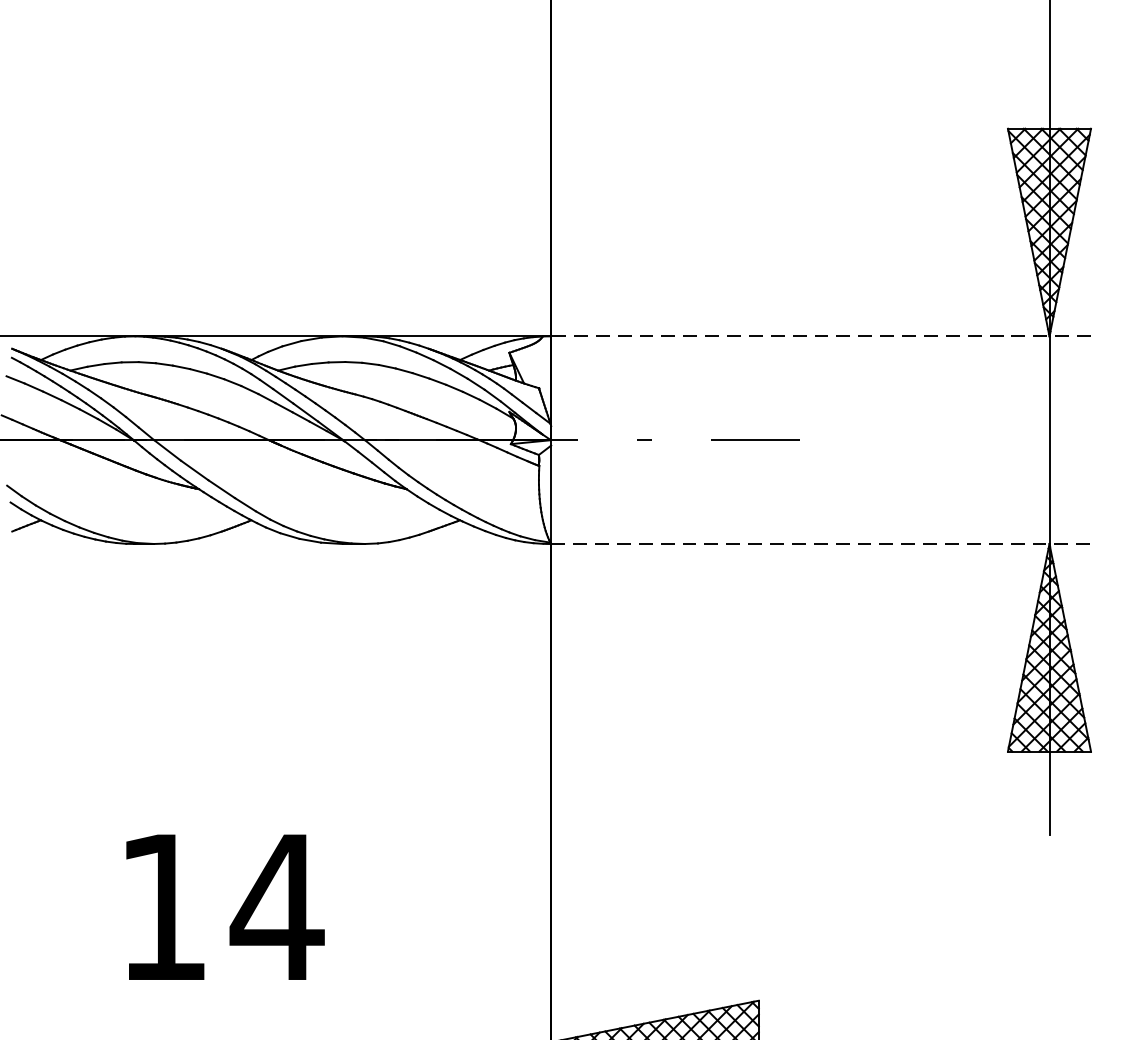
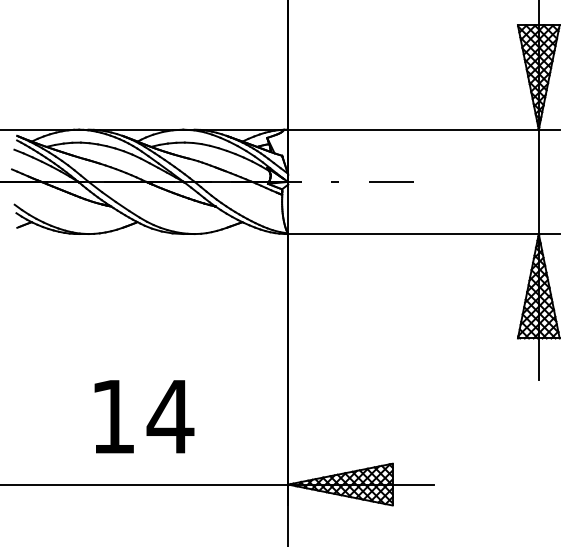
line: (820, 335) -> (423, 129), dashed -> solid
line: (820, 544) -> (423, 234), dashed -> solid
text: (225, 906) -> (144, 416), moved

